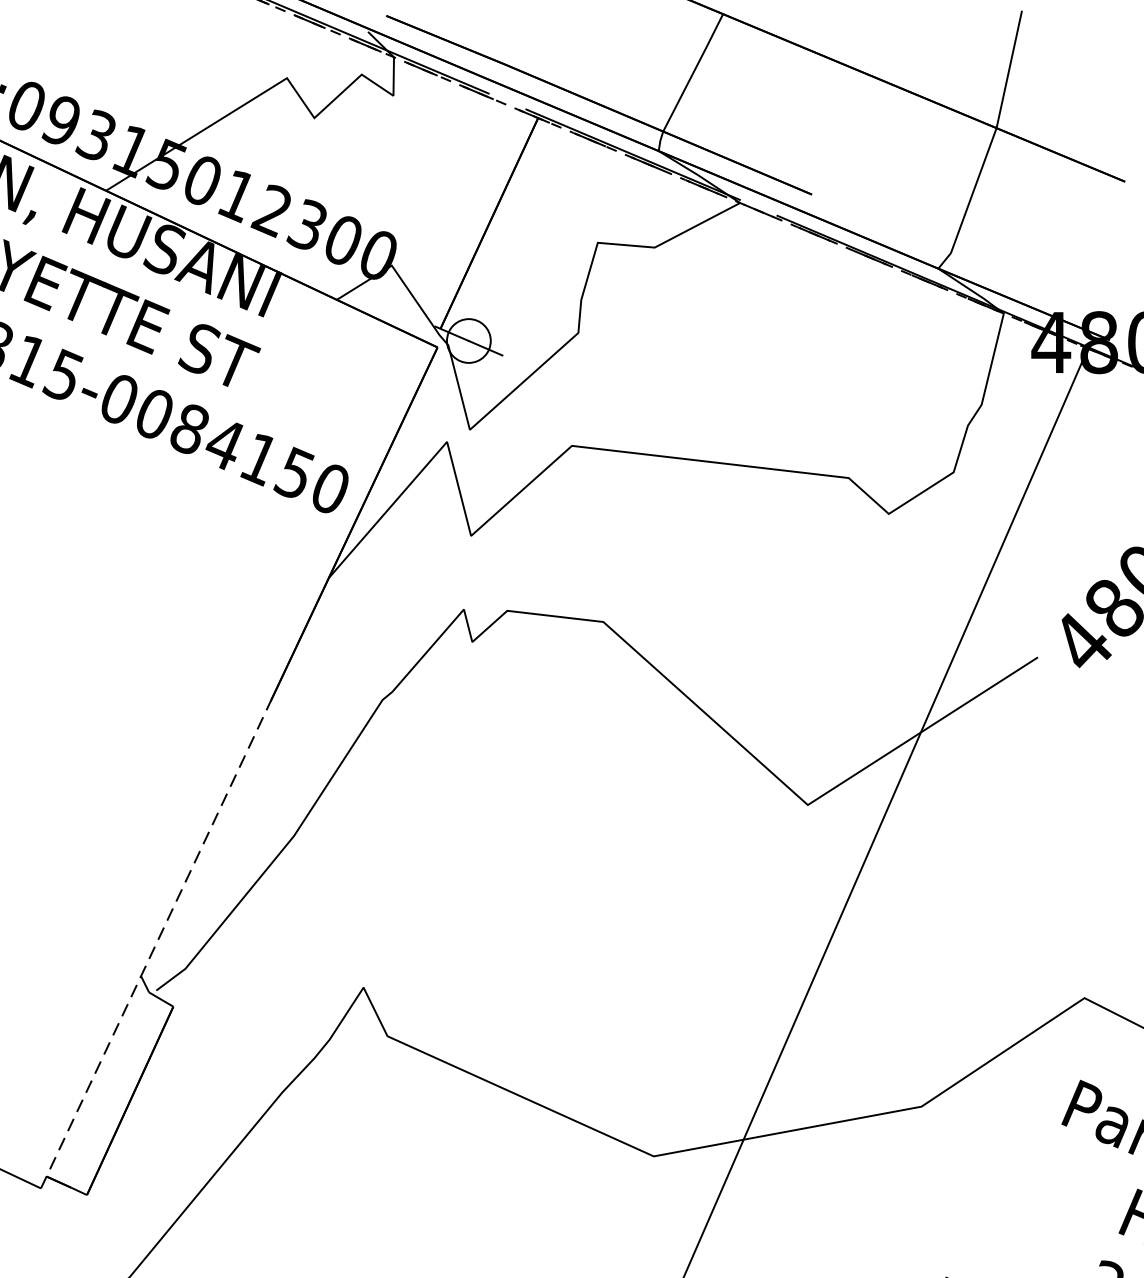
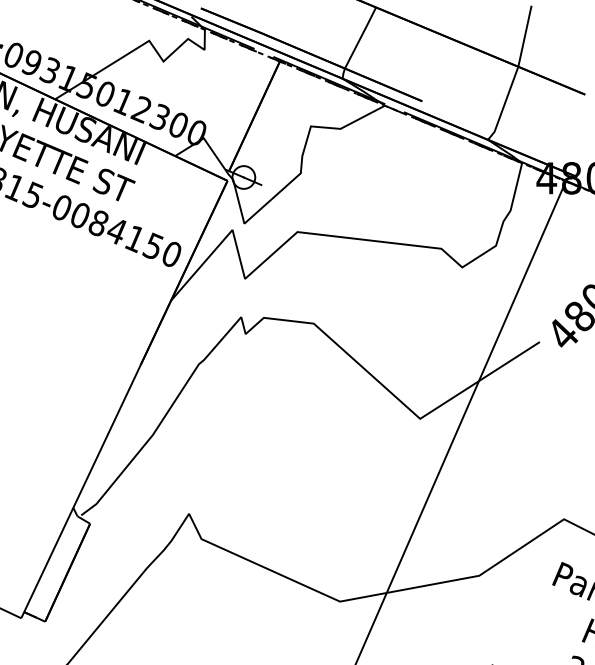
line: (154, 944) -> (80, 491), dashed -> solid

